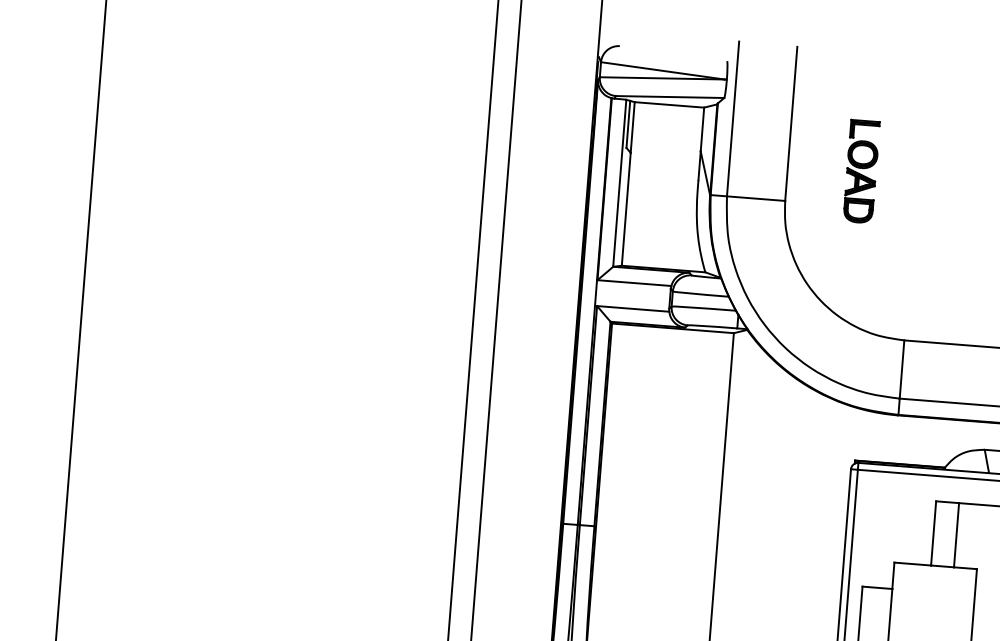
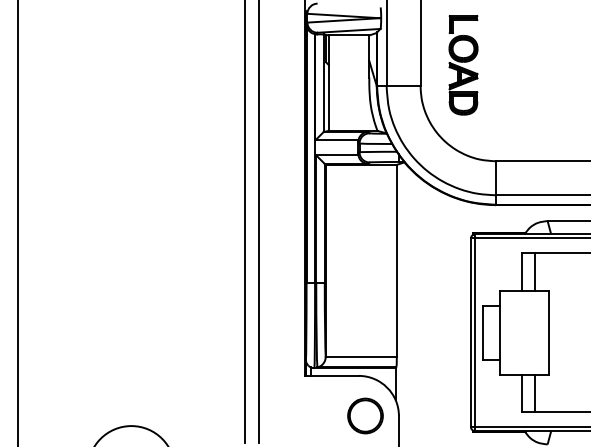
part: (861, 171) -> (463, 65), size x1.67

